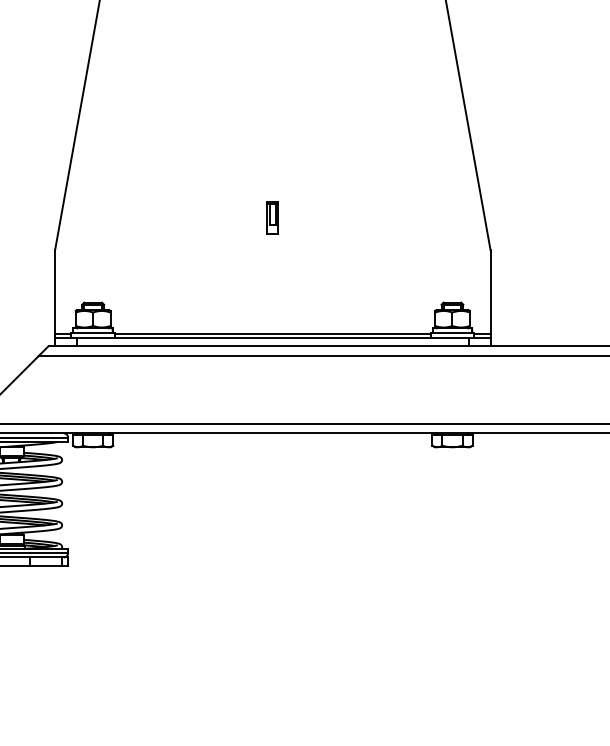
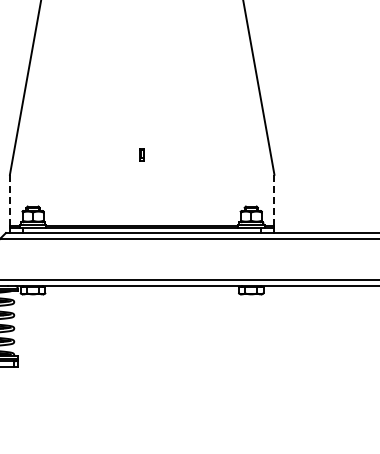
part: (273, 216) -> (142, 154), size x0.6
line: (54, 291) -> (9, 199), solid -> dashed
line: (490, 292) -> (274, 200), solid -> dashed

